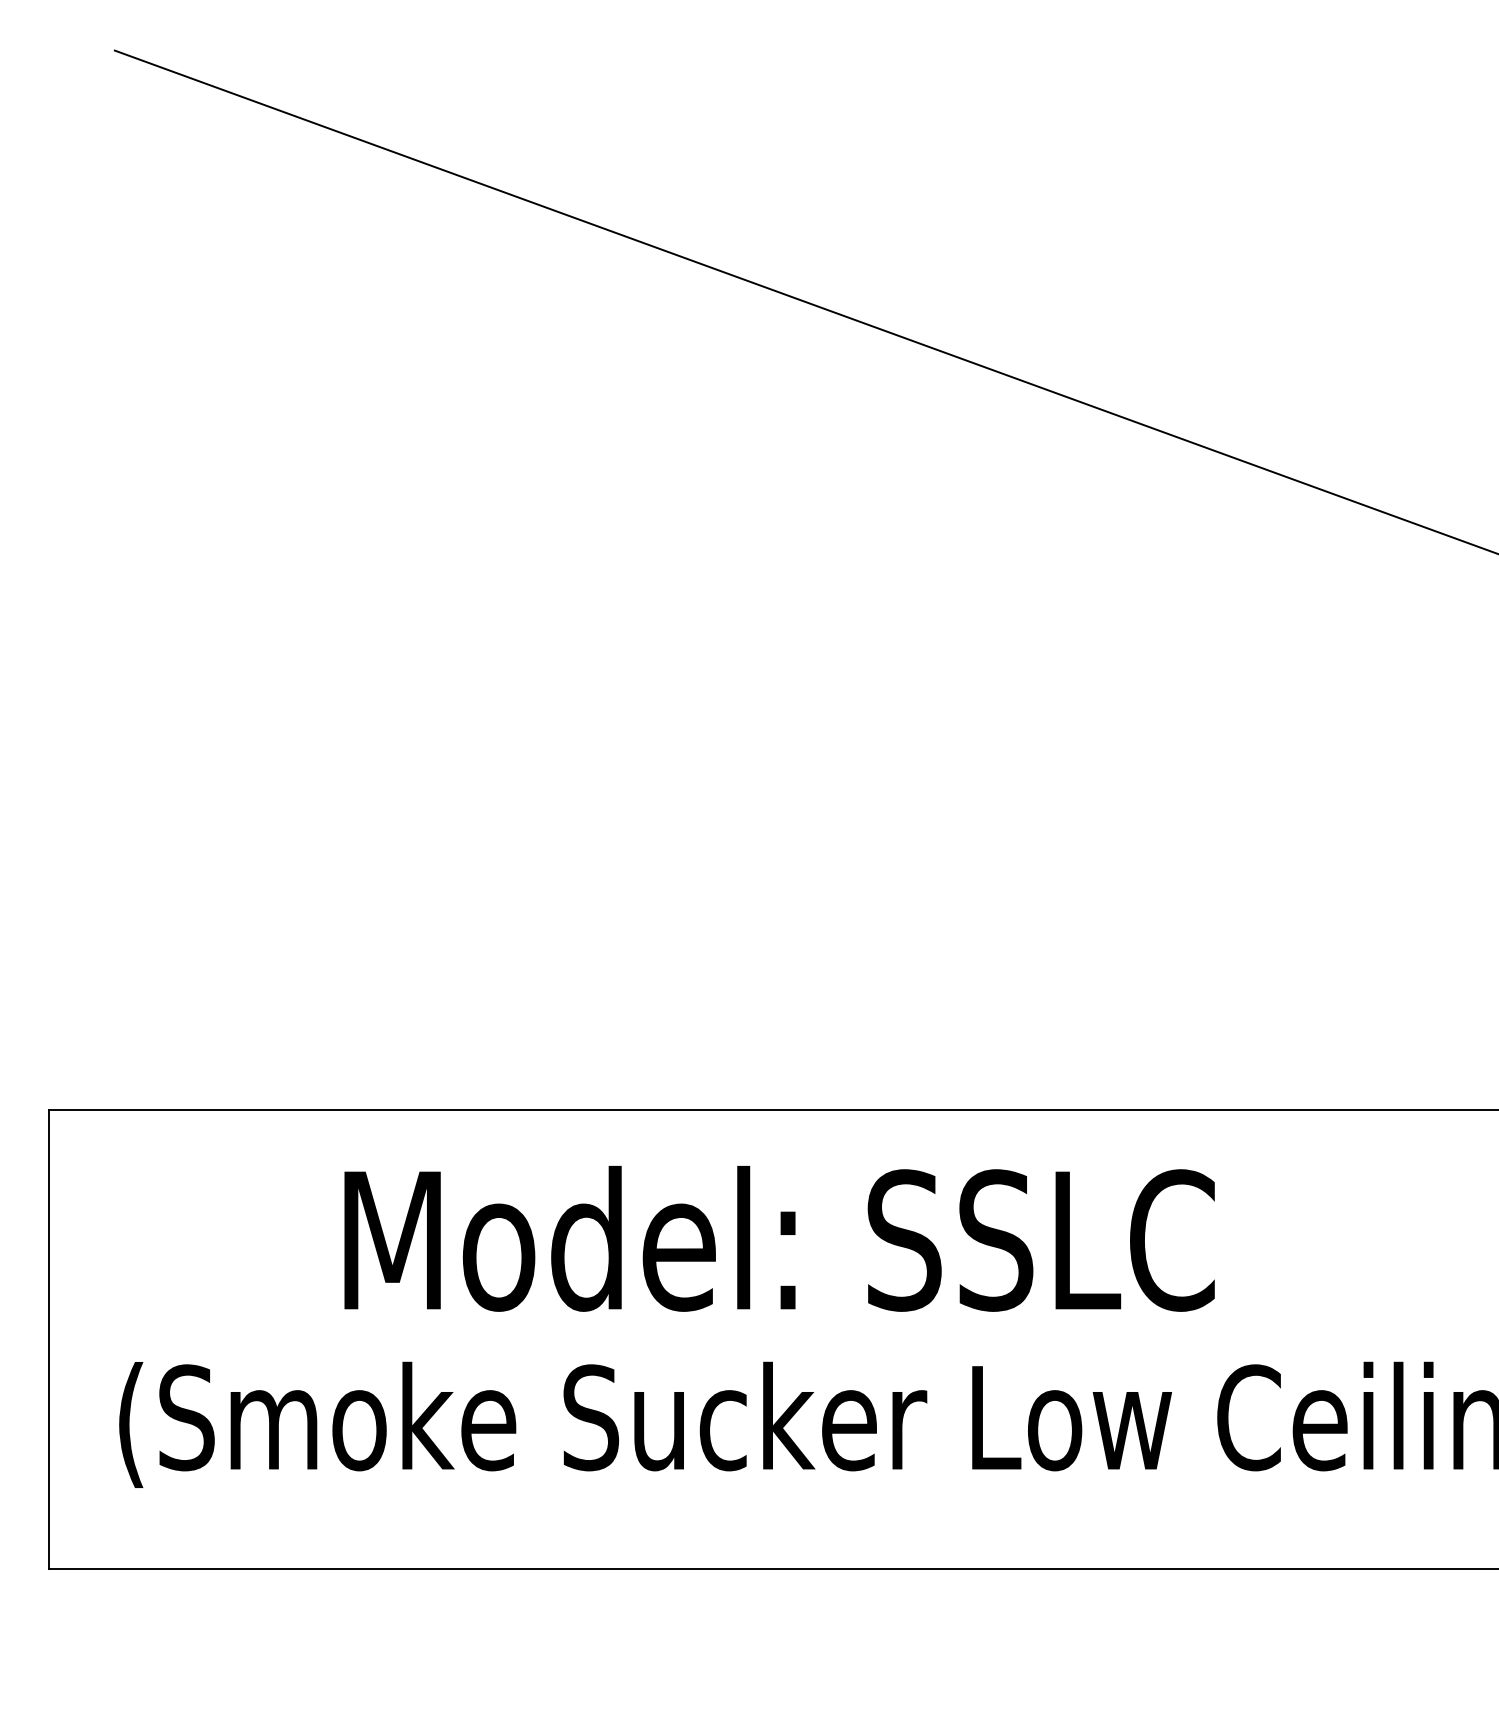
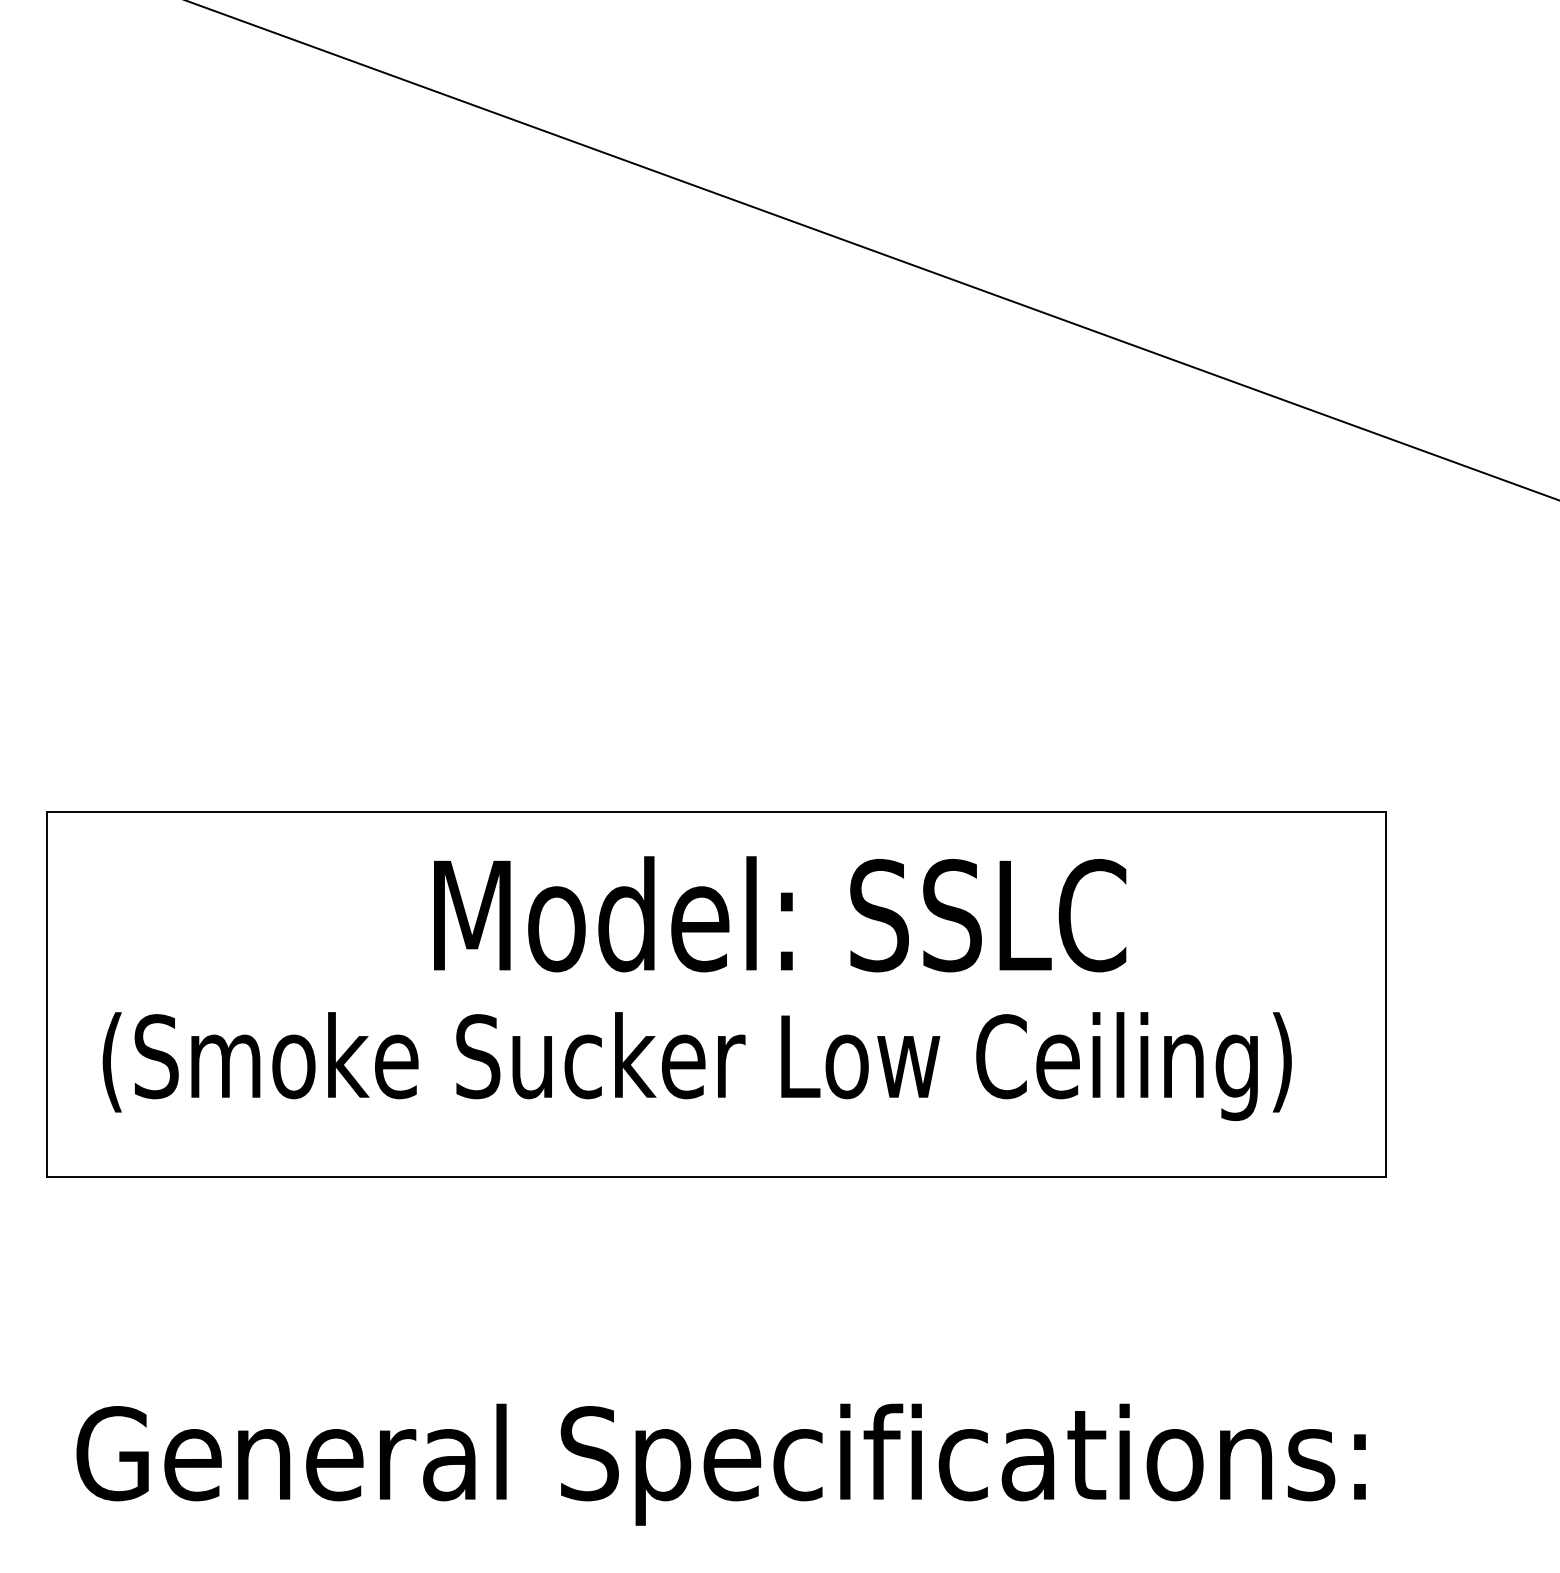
text: (780, 1239) -> (780, 914), moved

